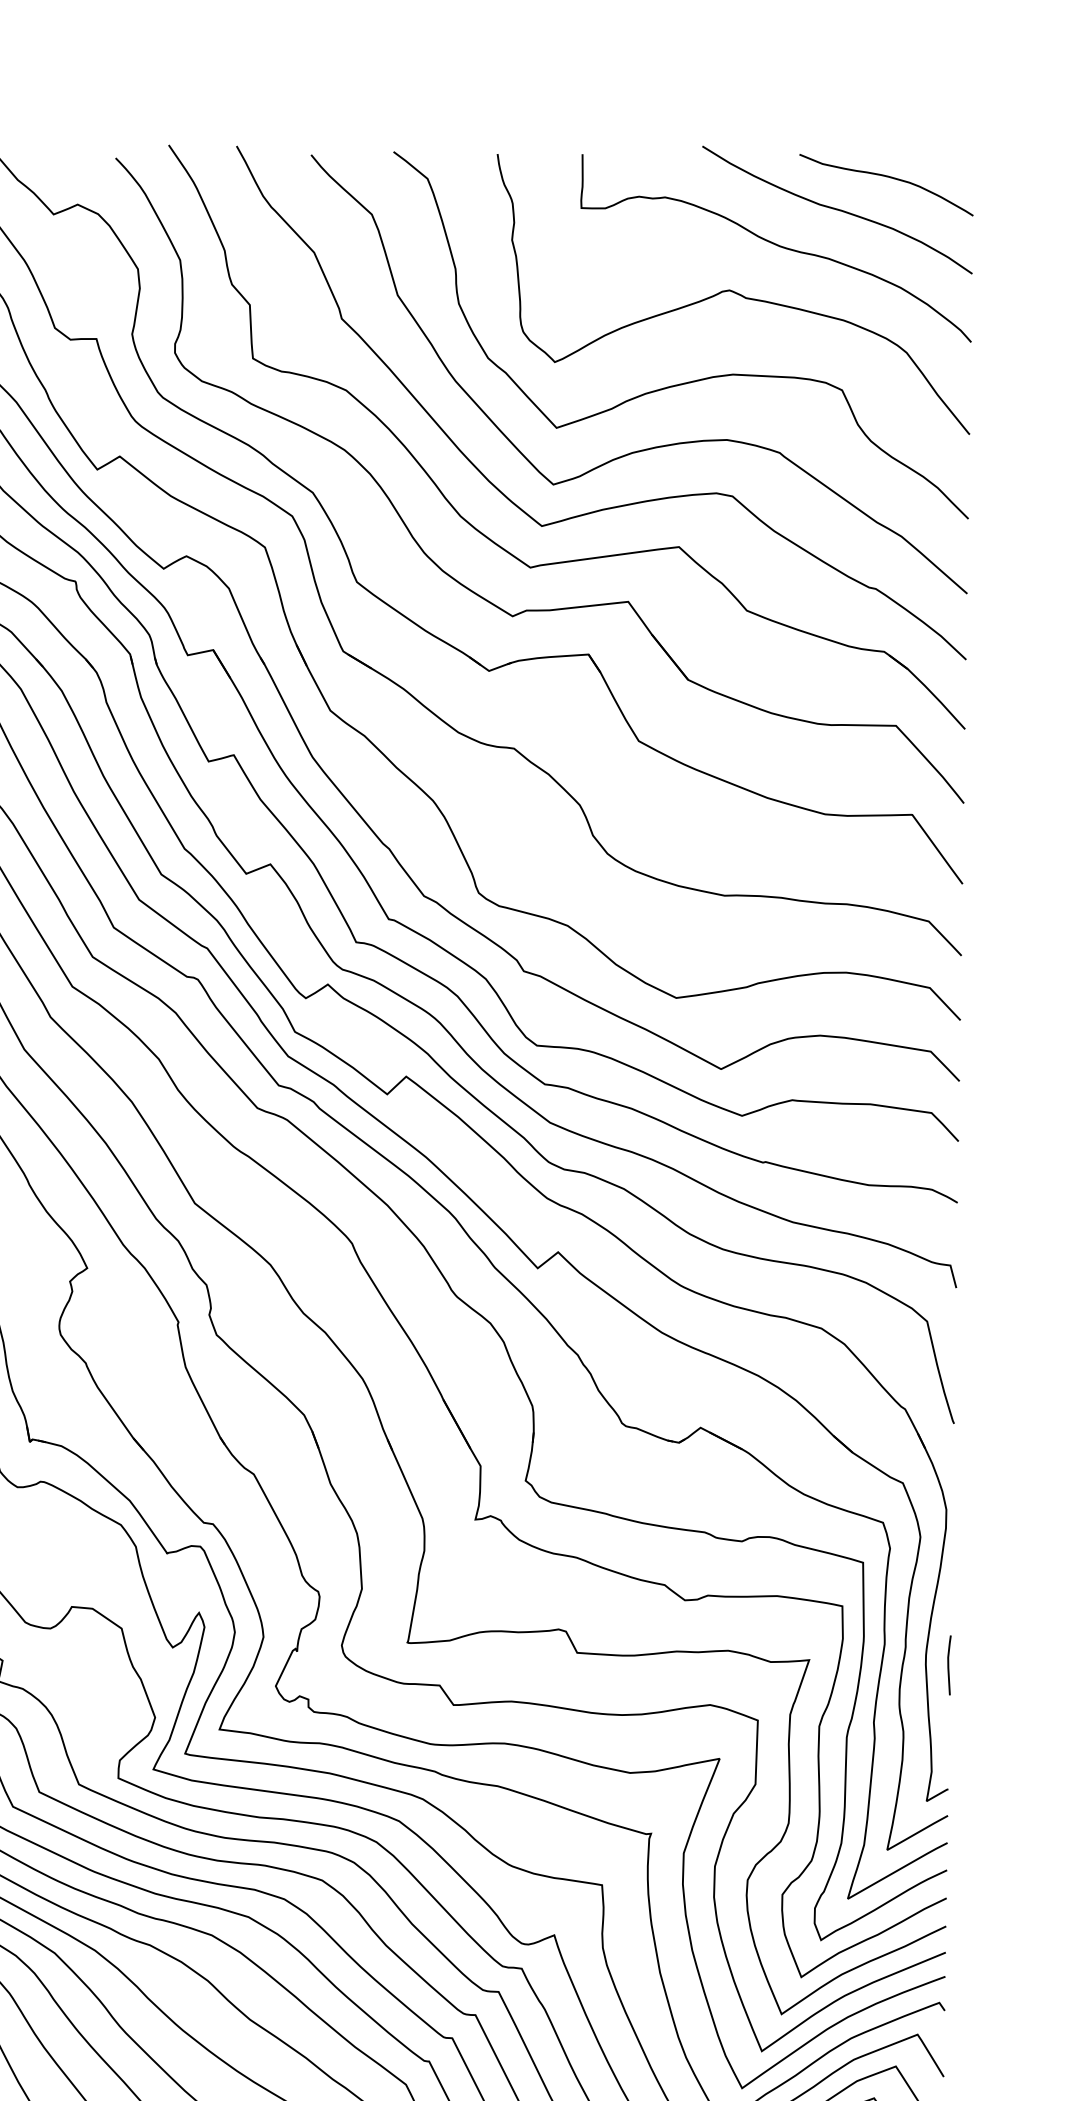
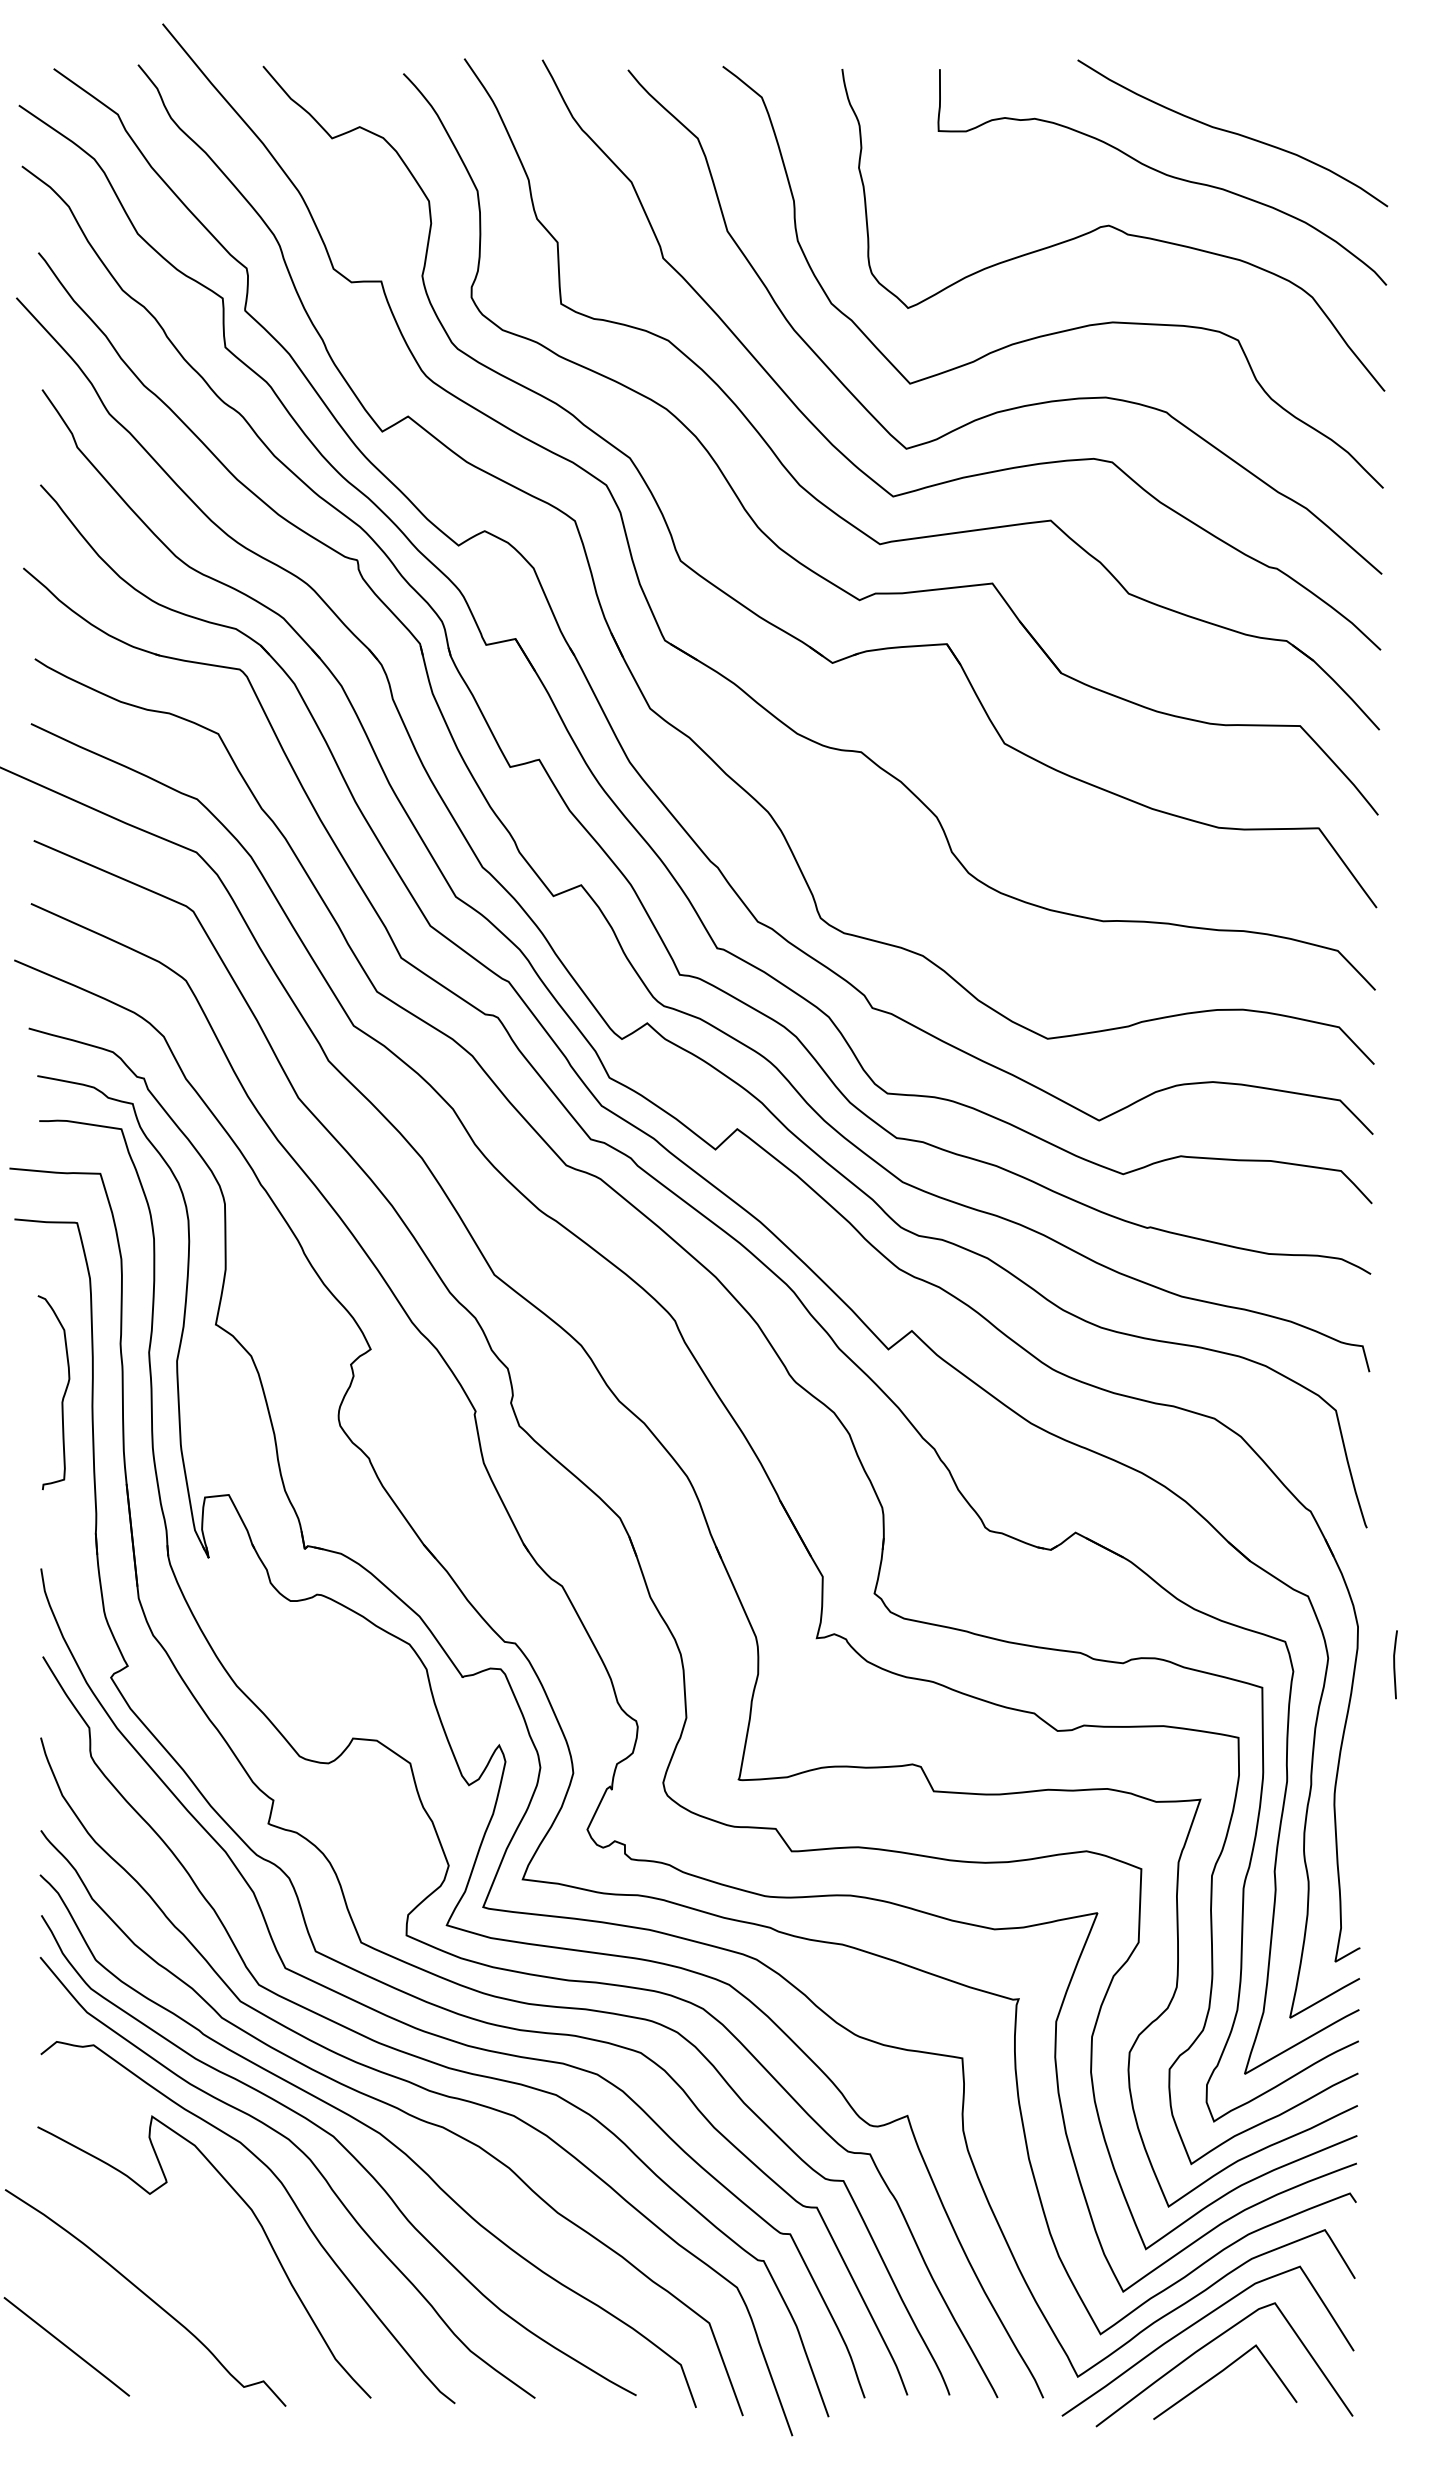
curve: (889, 178) -> (1292, 96), removed
line: (949, 1665) -> (1395, 1664), moved

